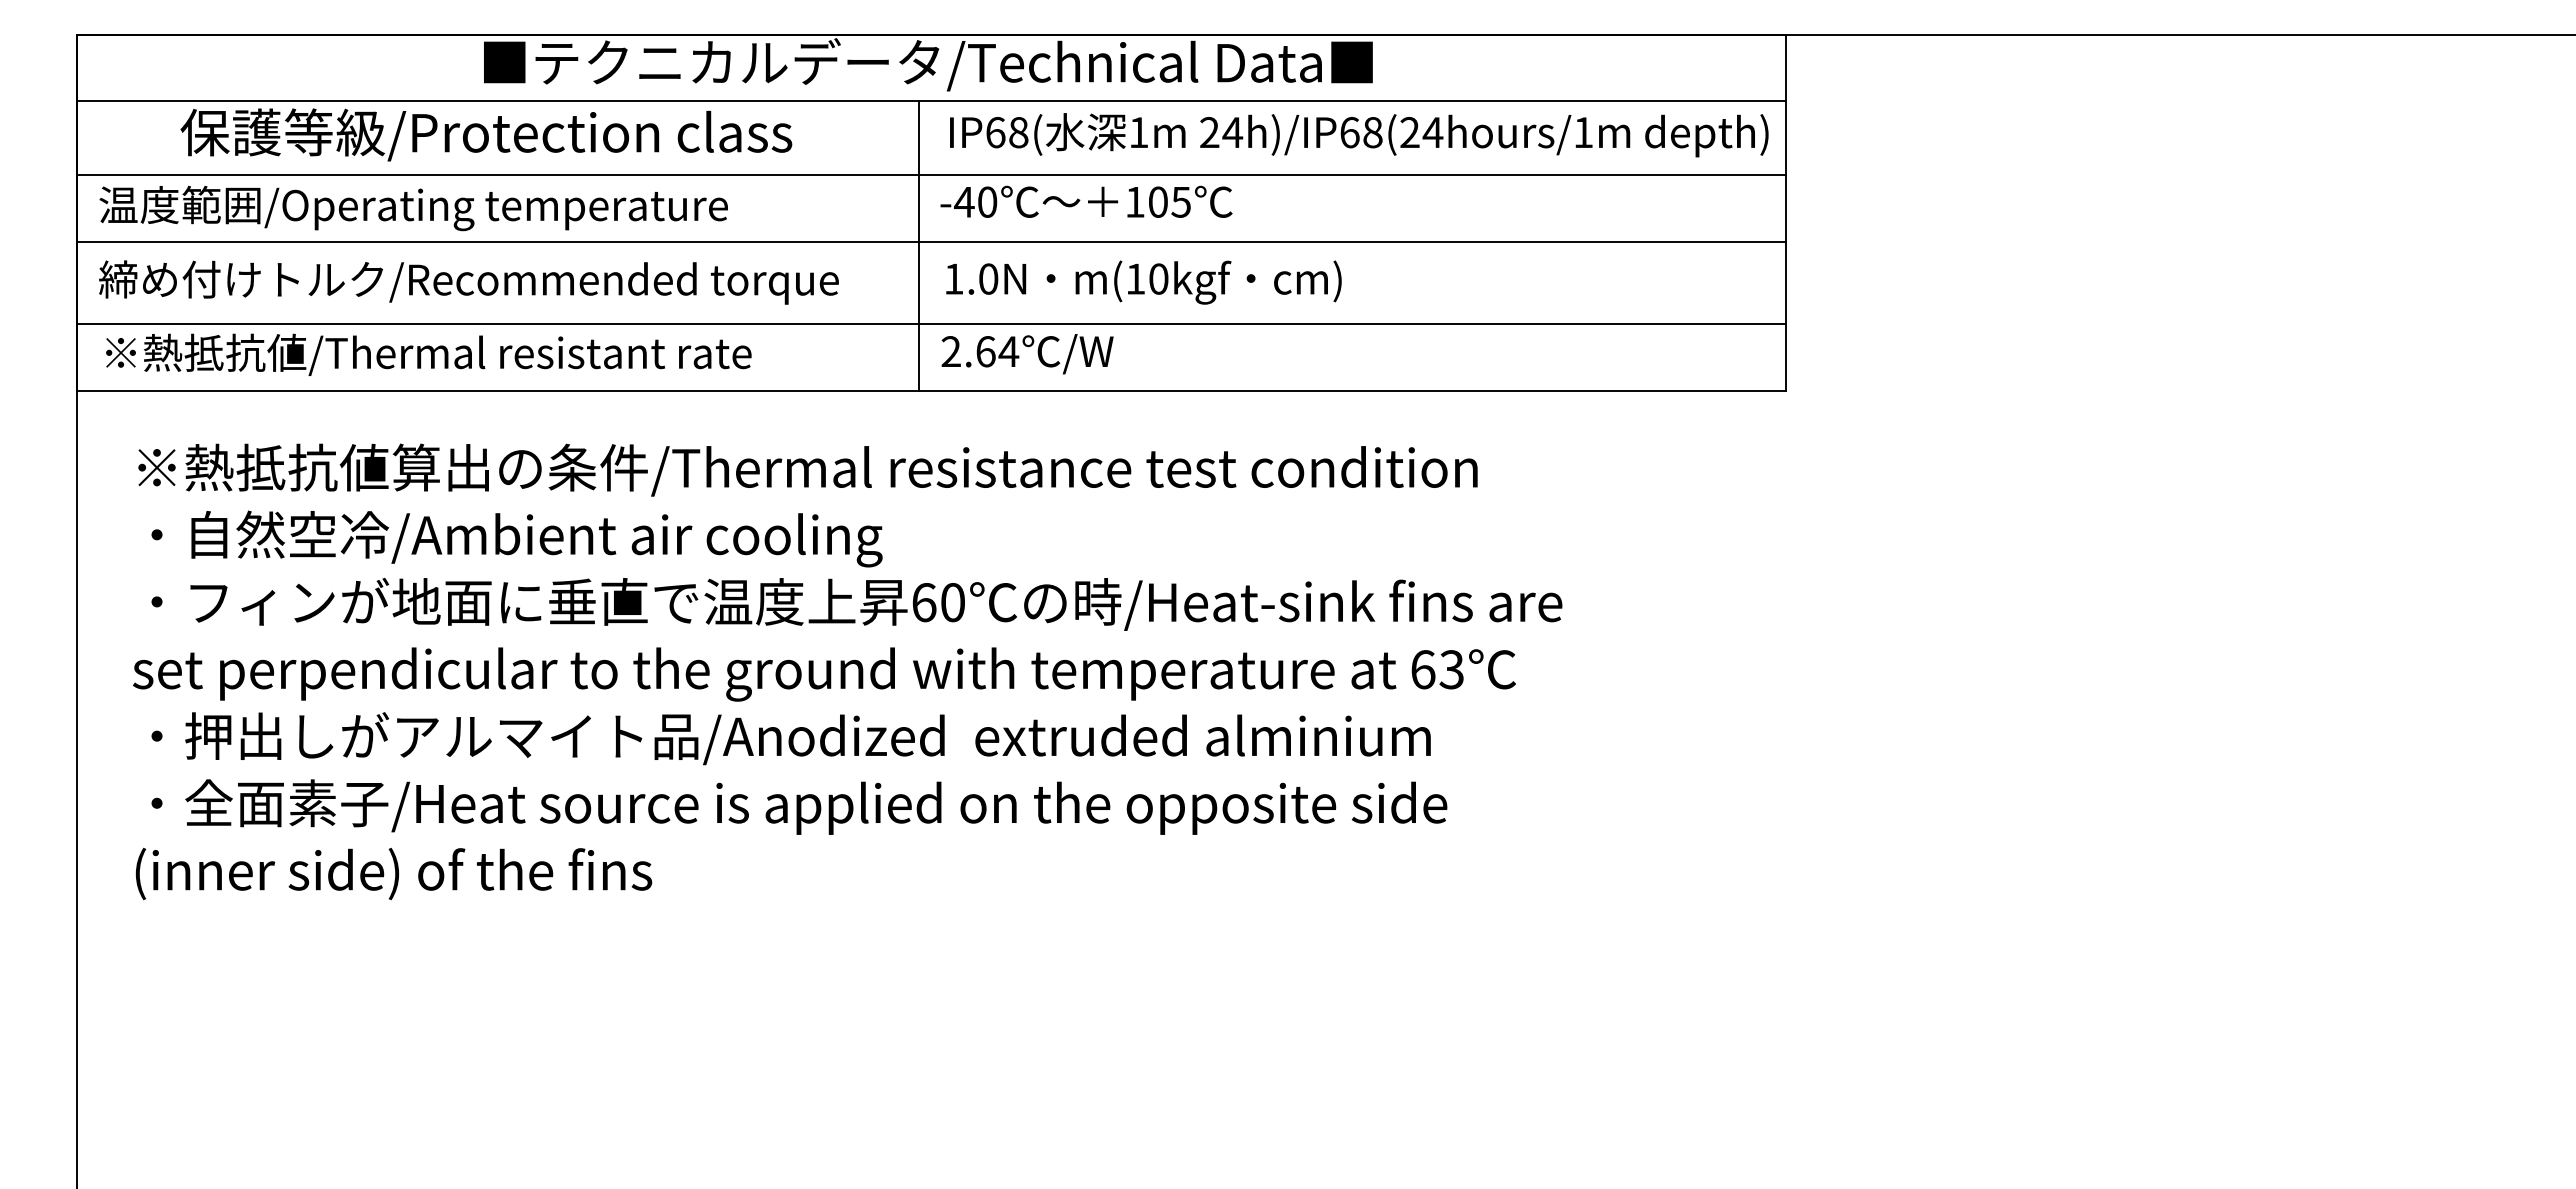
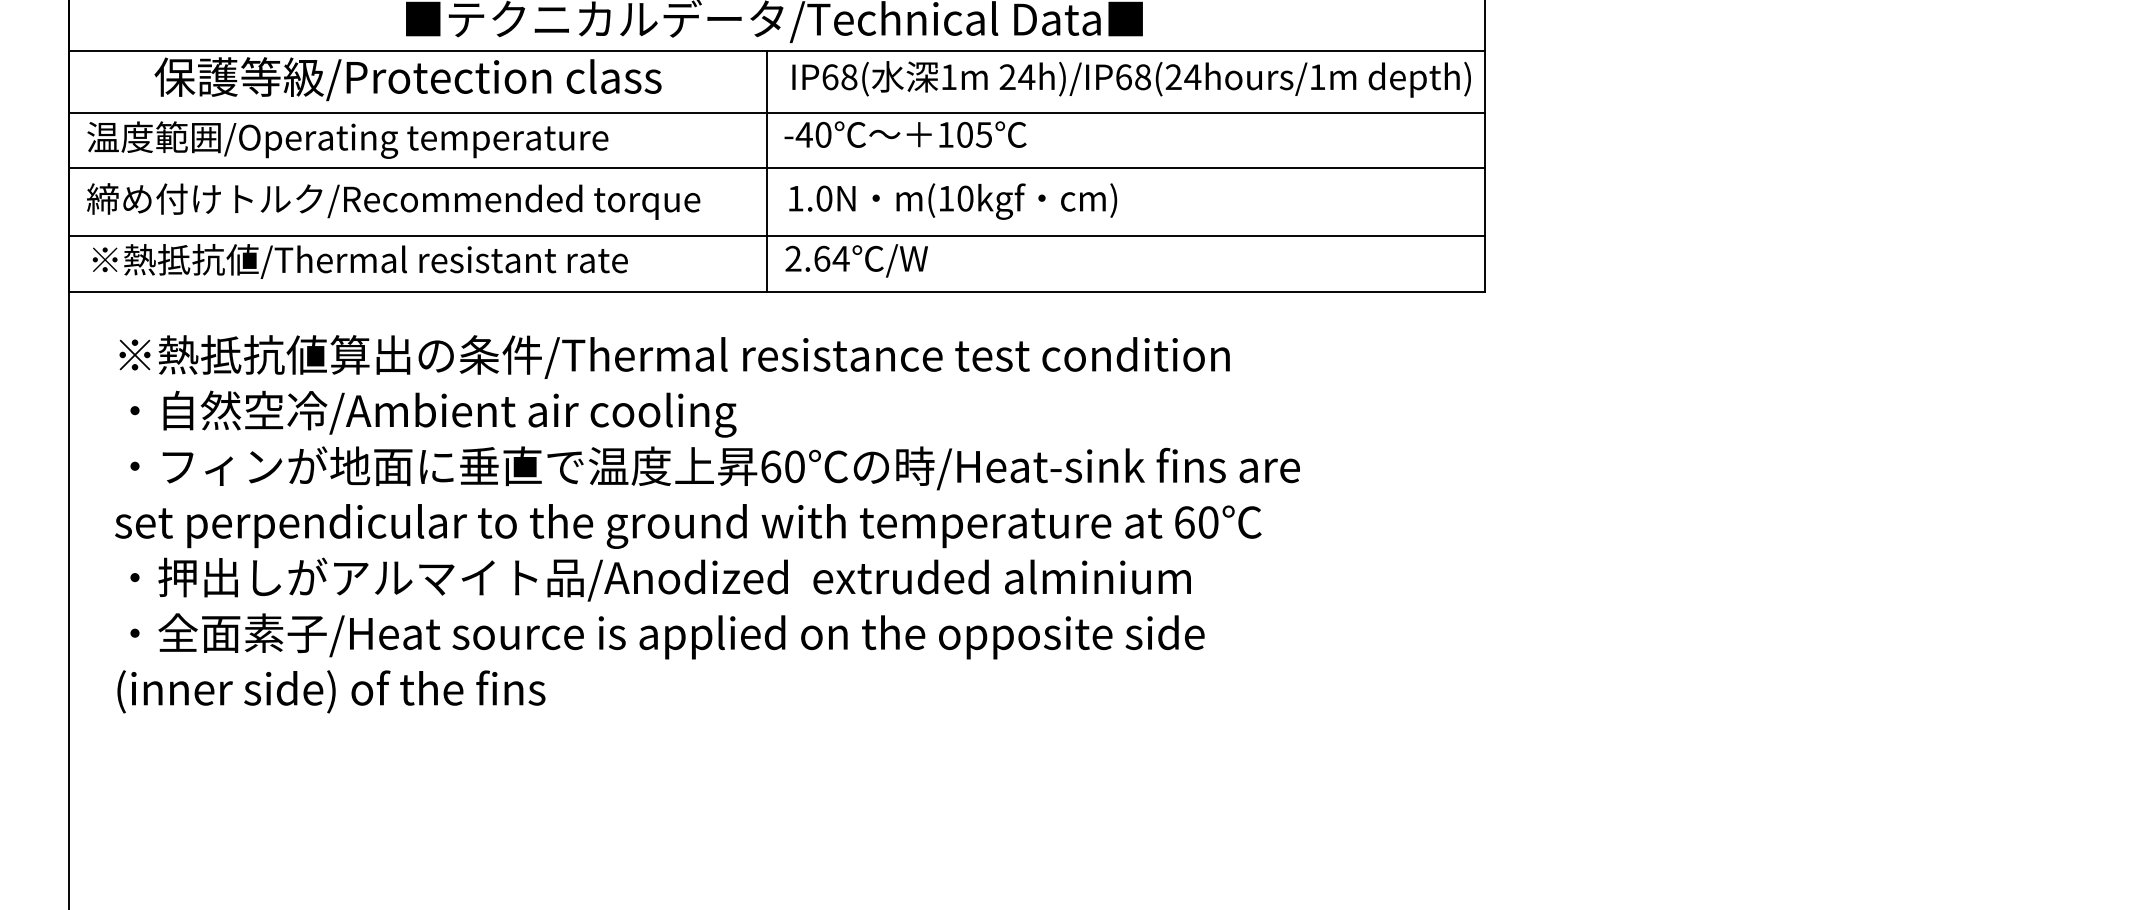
text: (1451, 669) -> (1208, 522), 63 -> 60

